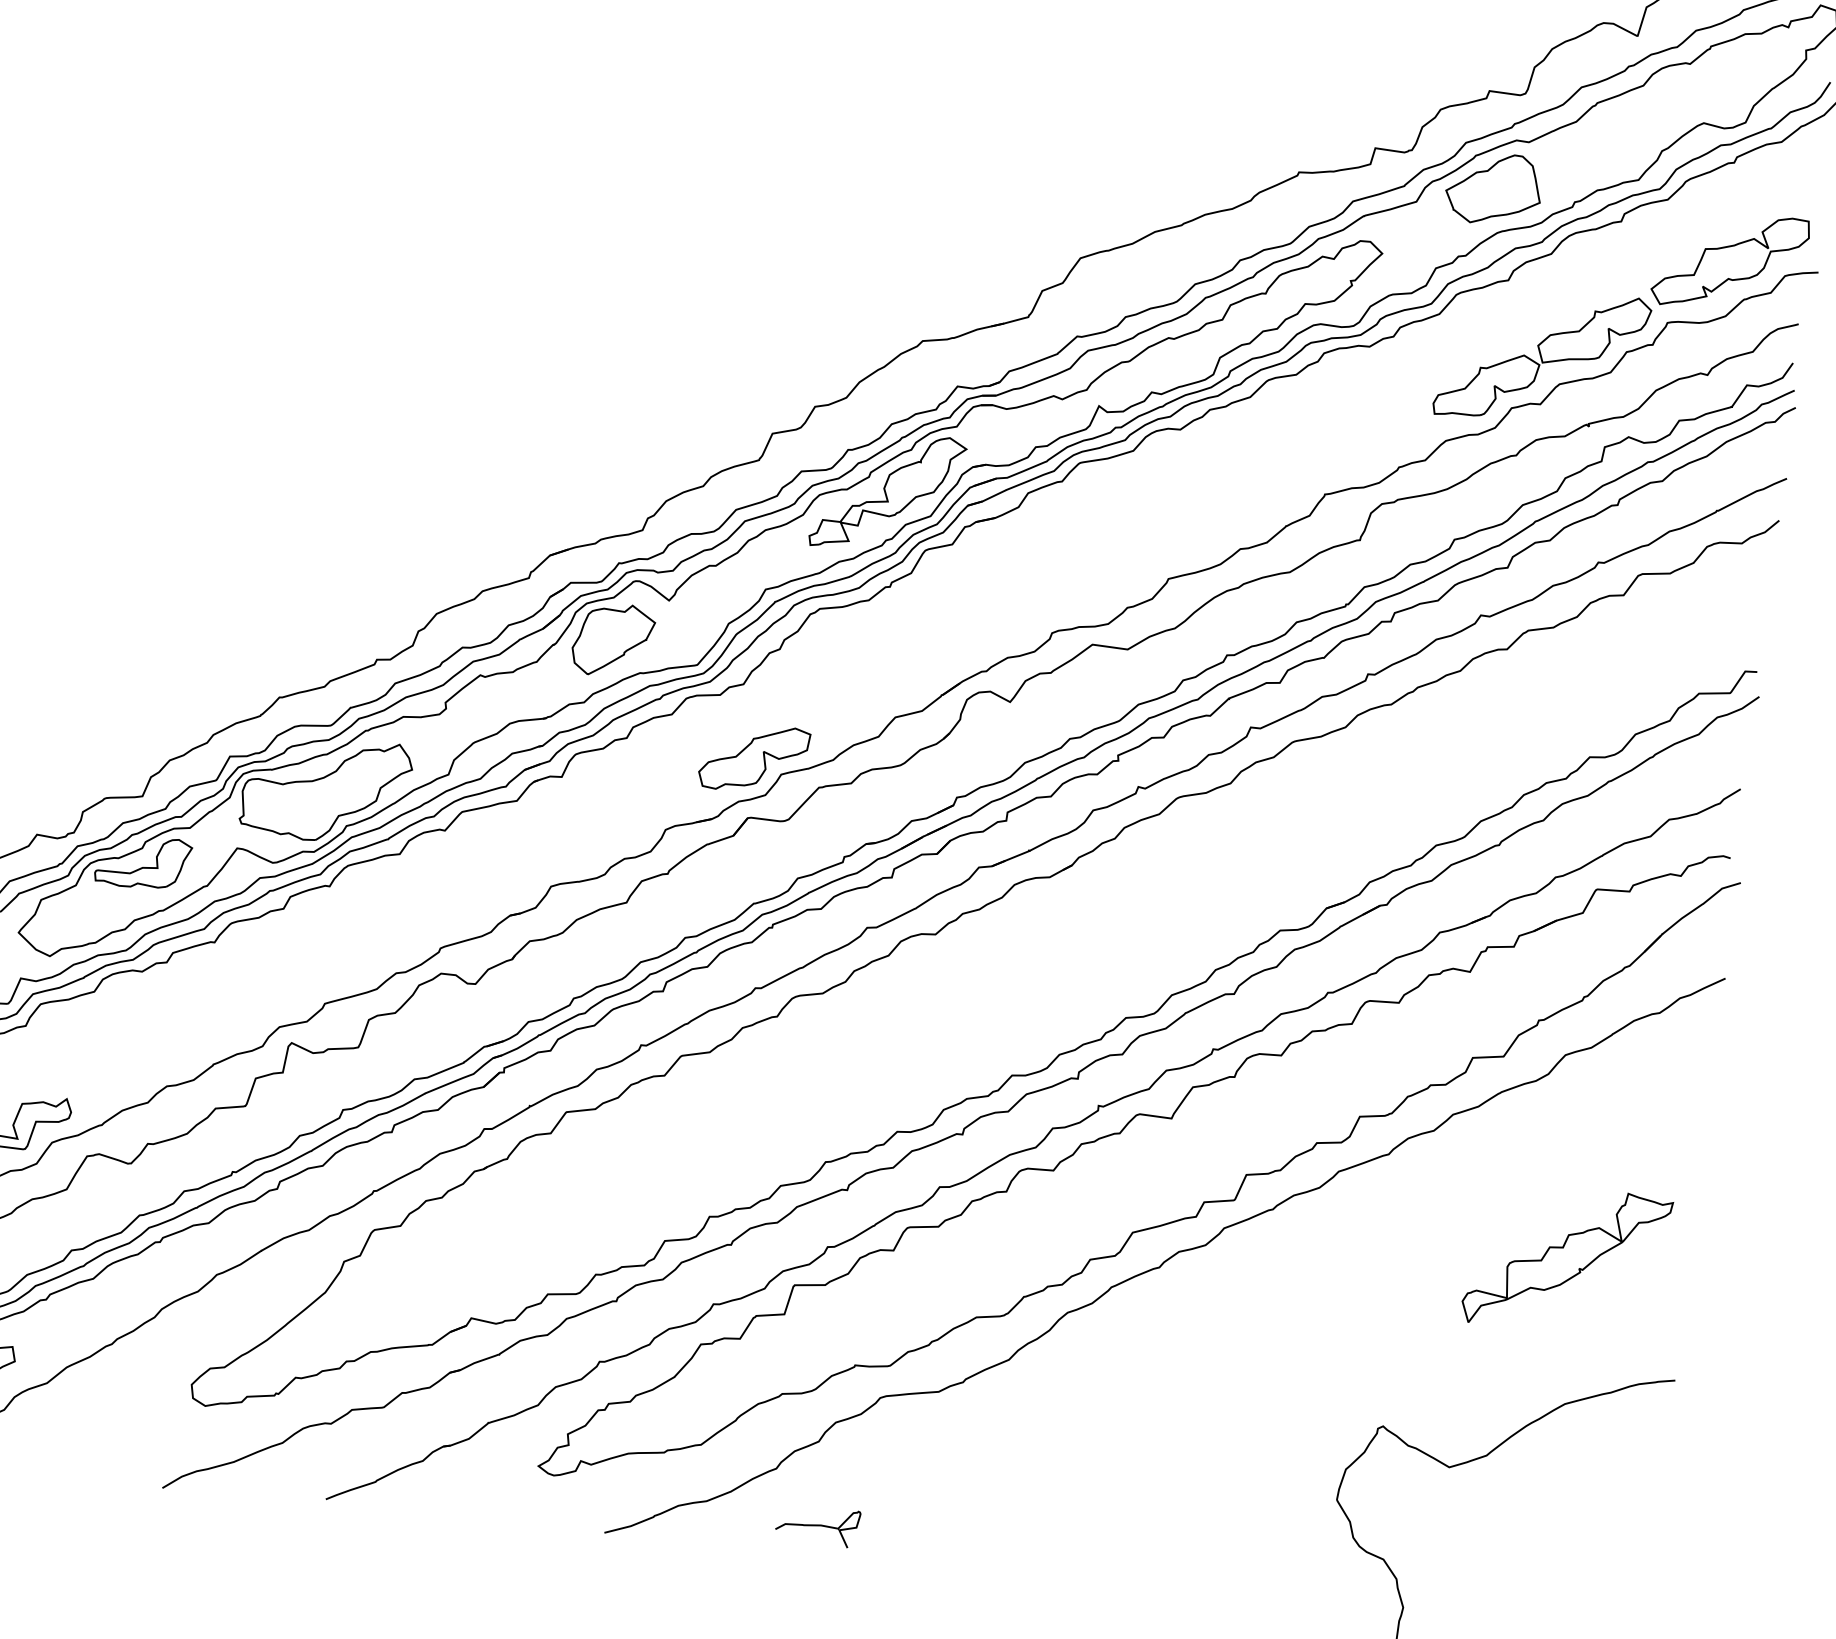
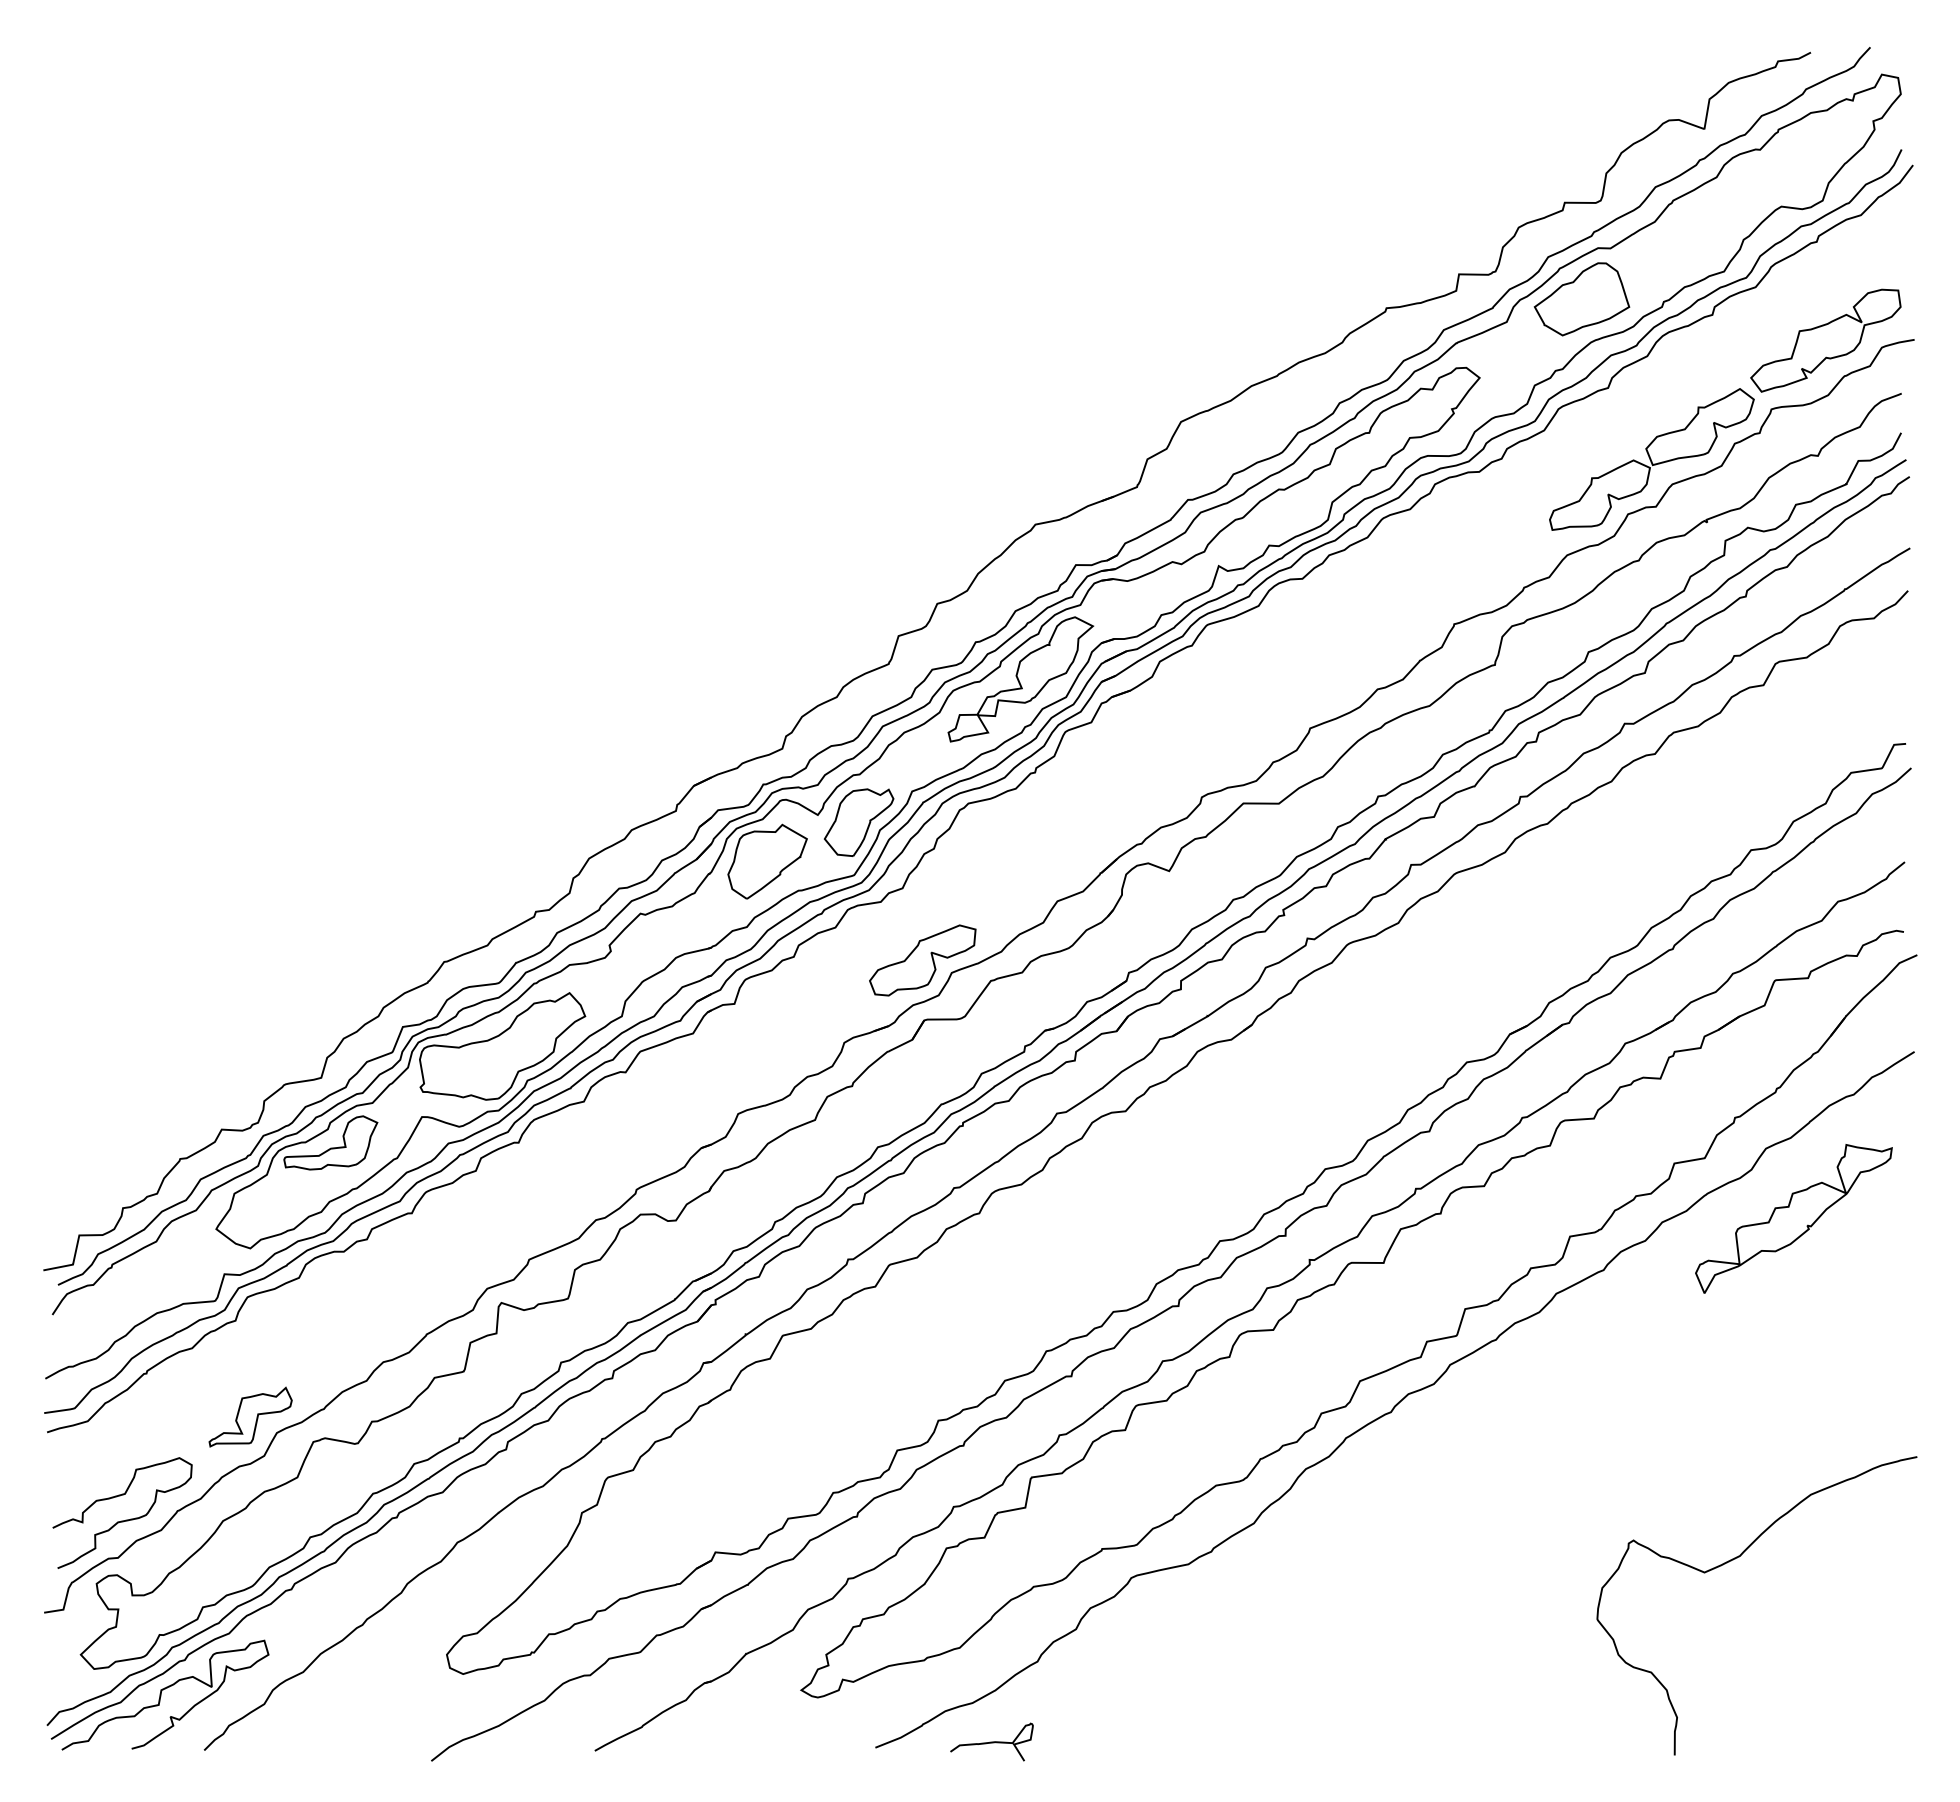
part: (708, 613) -> (858, 822), added
part: (1566, 1259) -> (1793, 1218), moved
curve: (817, 1524) -> (991, 1741), moved

